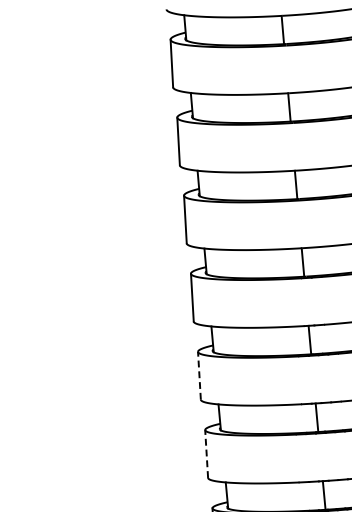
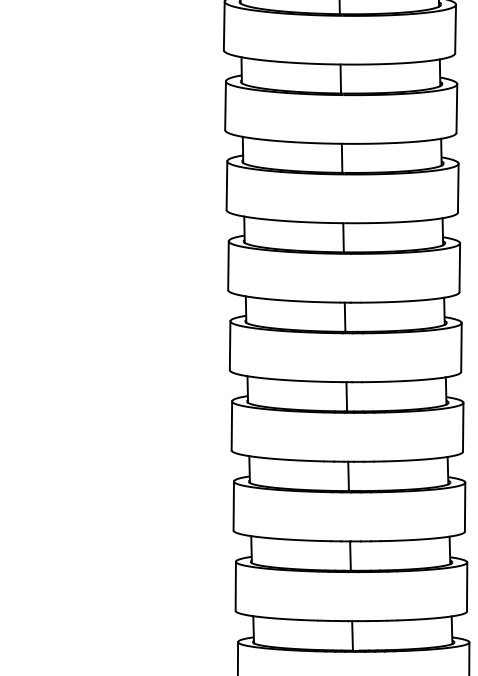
line: (199, 375) -> (230, 345), dashed -> solid
line: (206, 453) -> (231, 425), dashed -> solid

